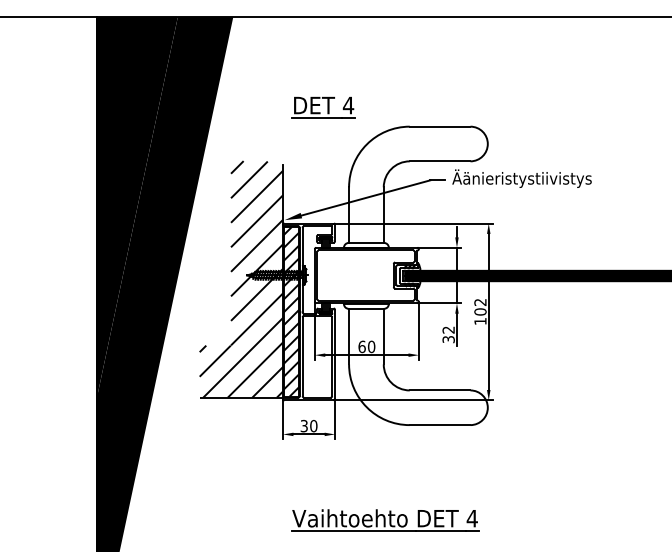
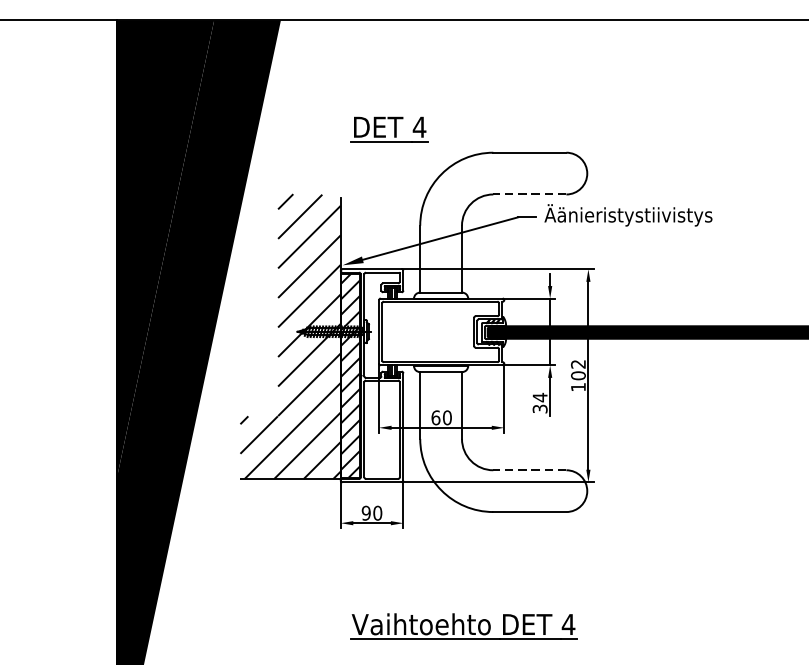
line: (439, 161) -> (529, 194), solid -> dashed
text: (448, 329) -> (539, 396), 32 -> 34
line: (439, 390) -> (529, 470), solid -> dashed
text: (303, 426) -> (365, 513), 30 -> 90

